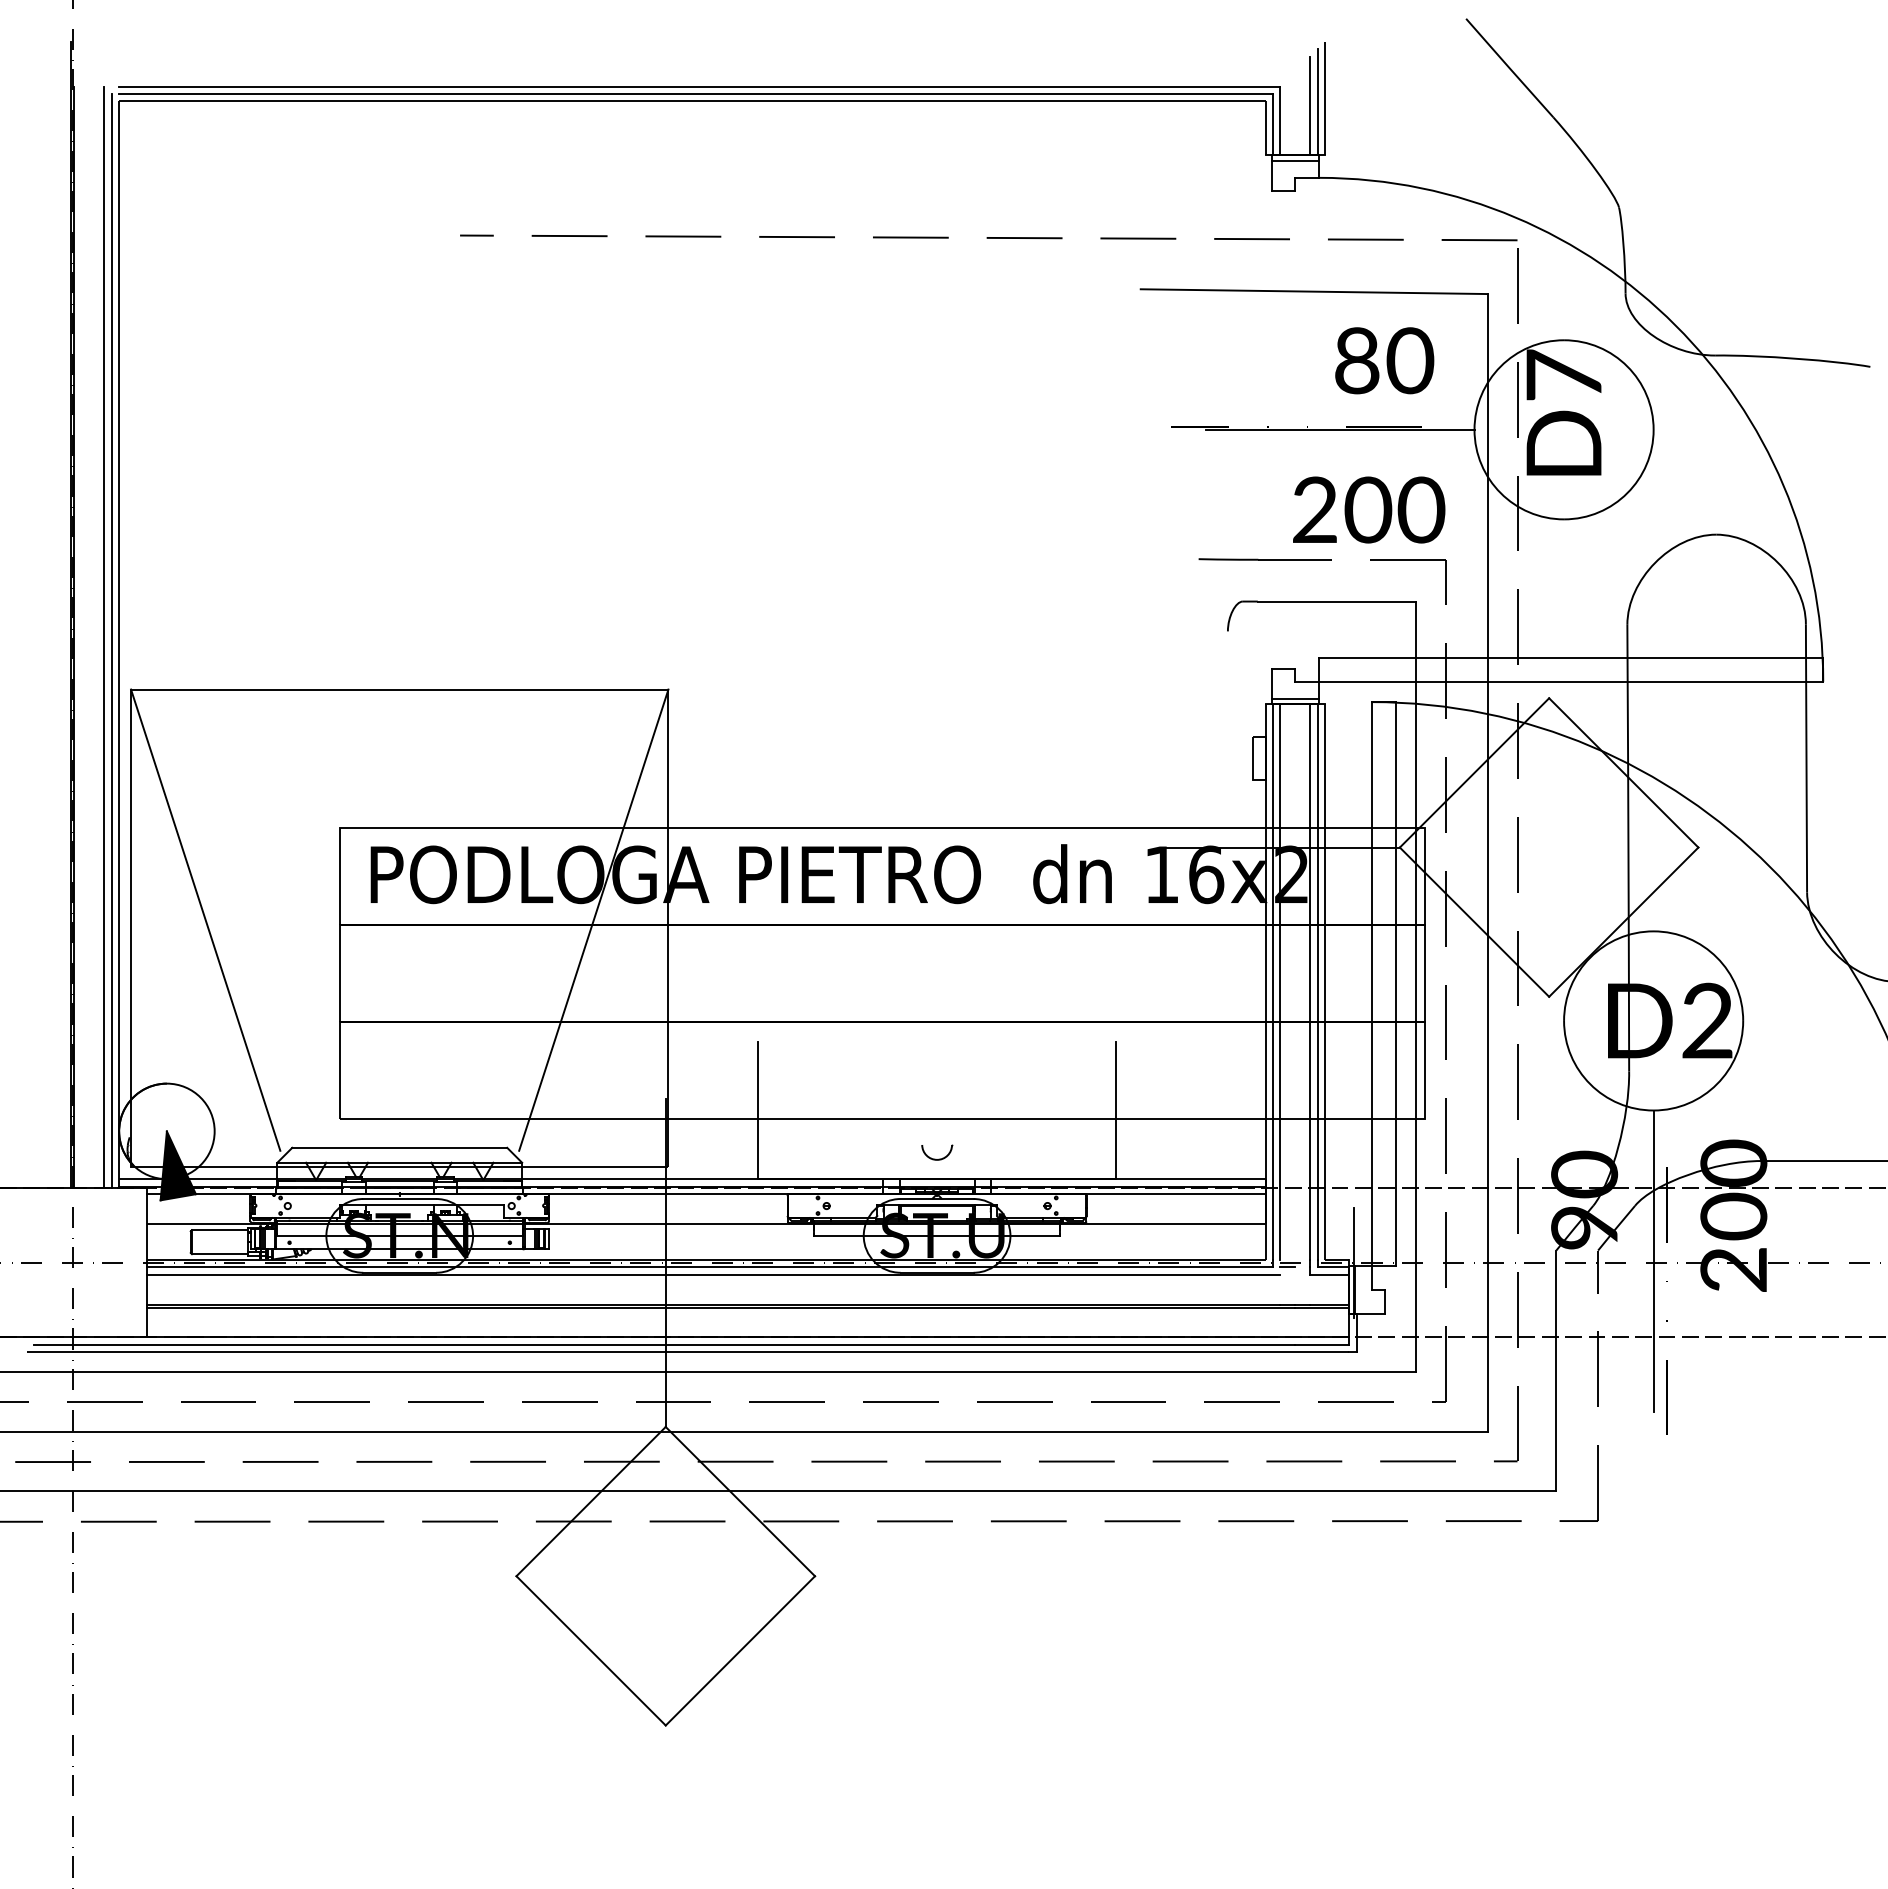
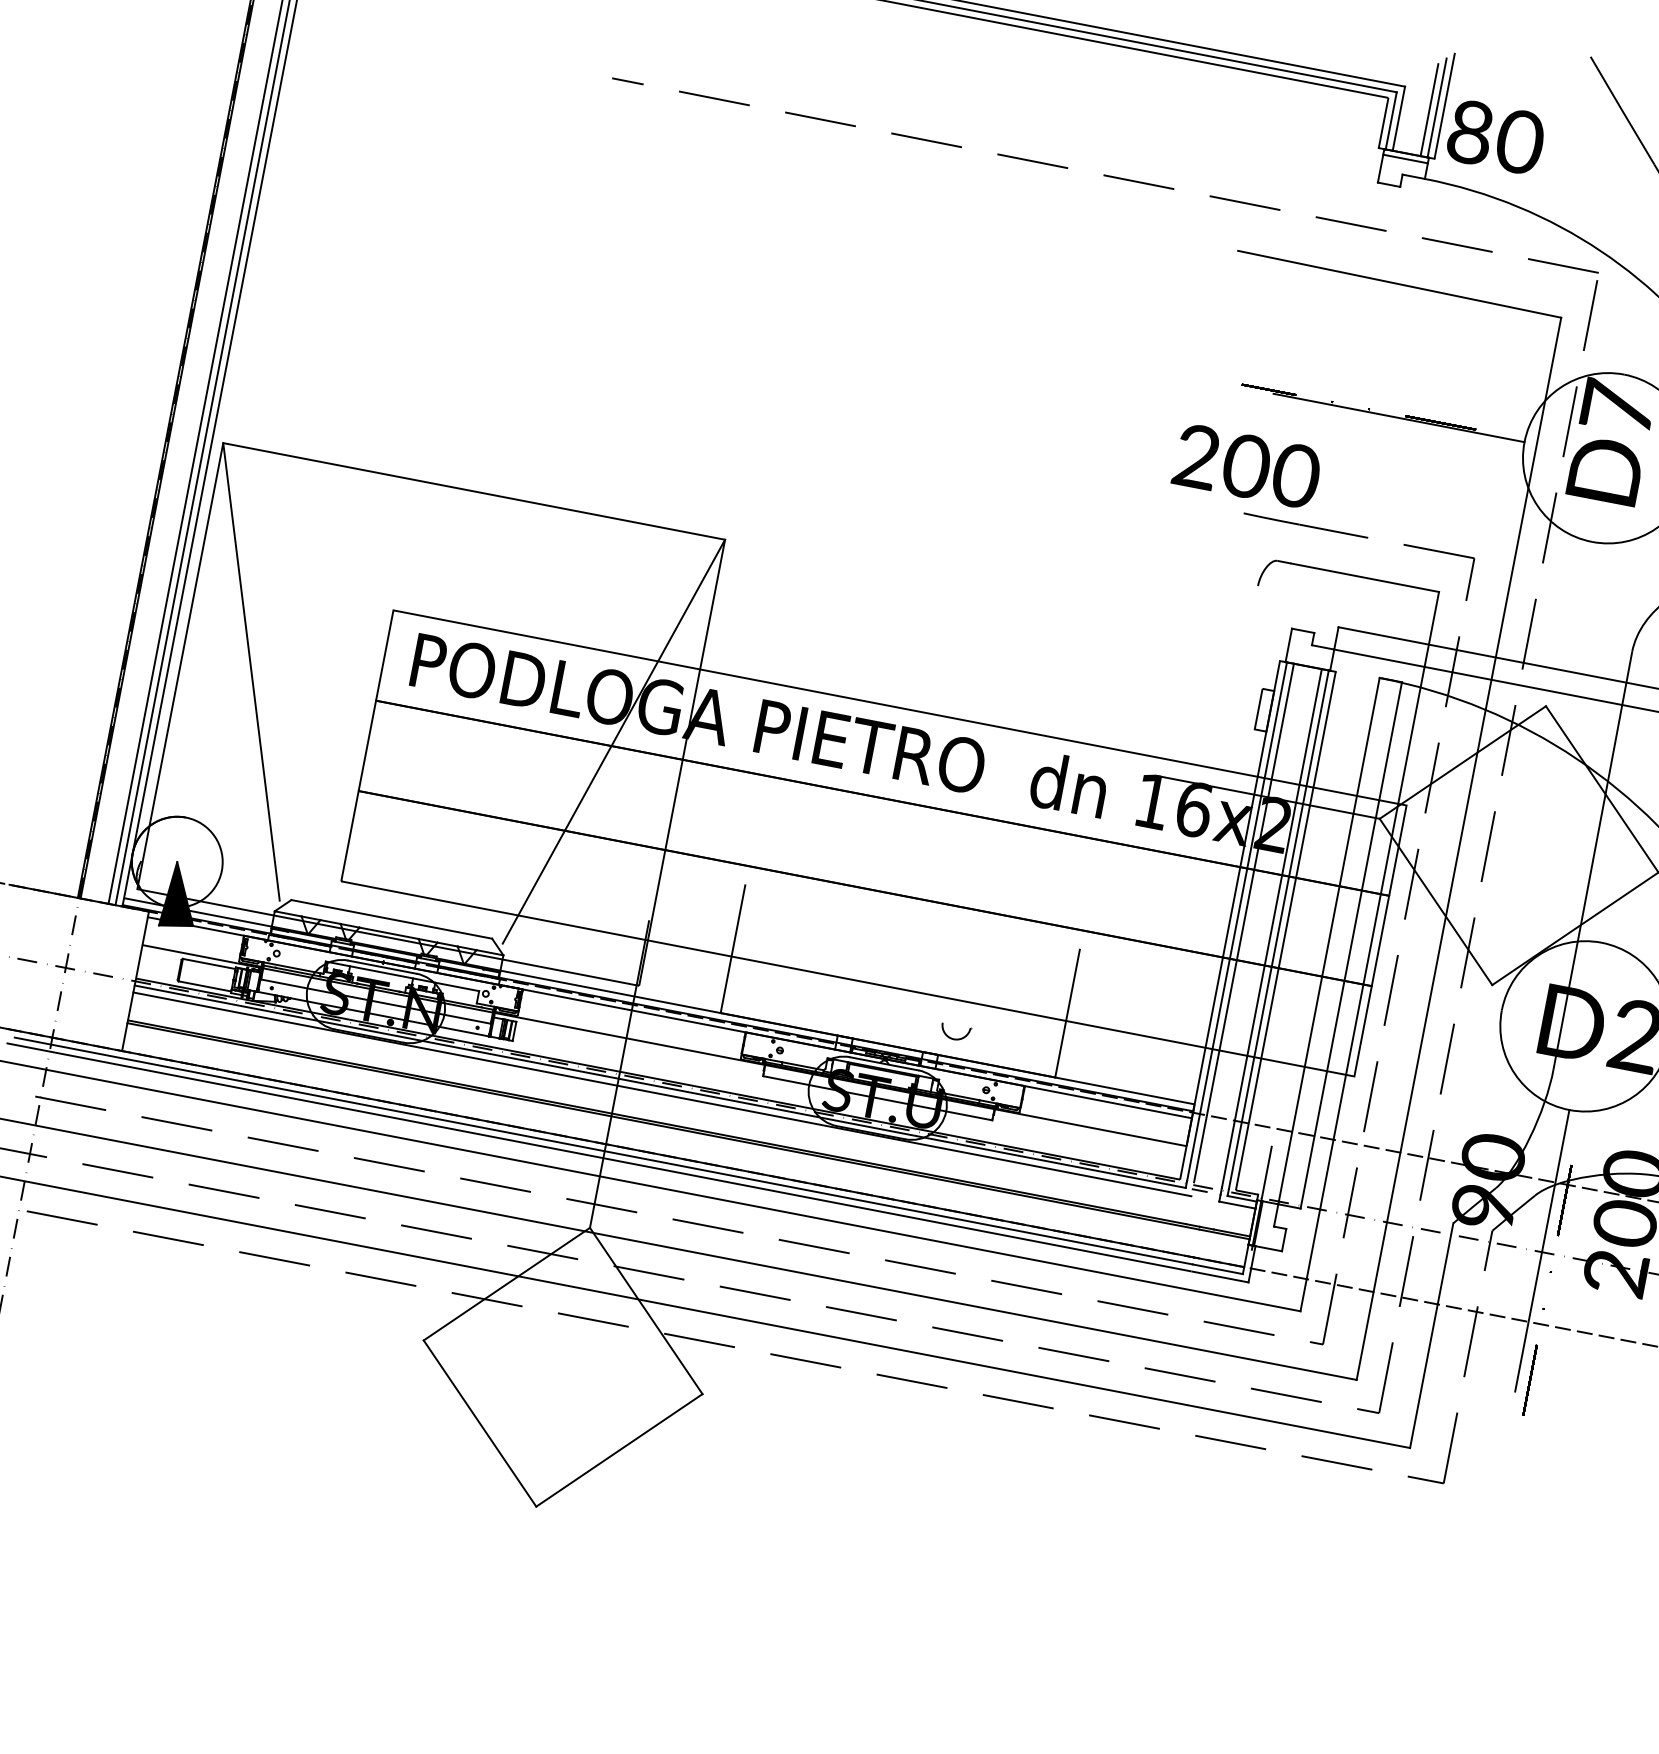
text: (1384, 360) -> (1496, 137), moved
text: (1369, 509) -> (1247, 466), moved
line: (1295, 698) -> (1309, 660), removed
part: (938, 1158) -> (955, 1038), moved

